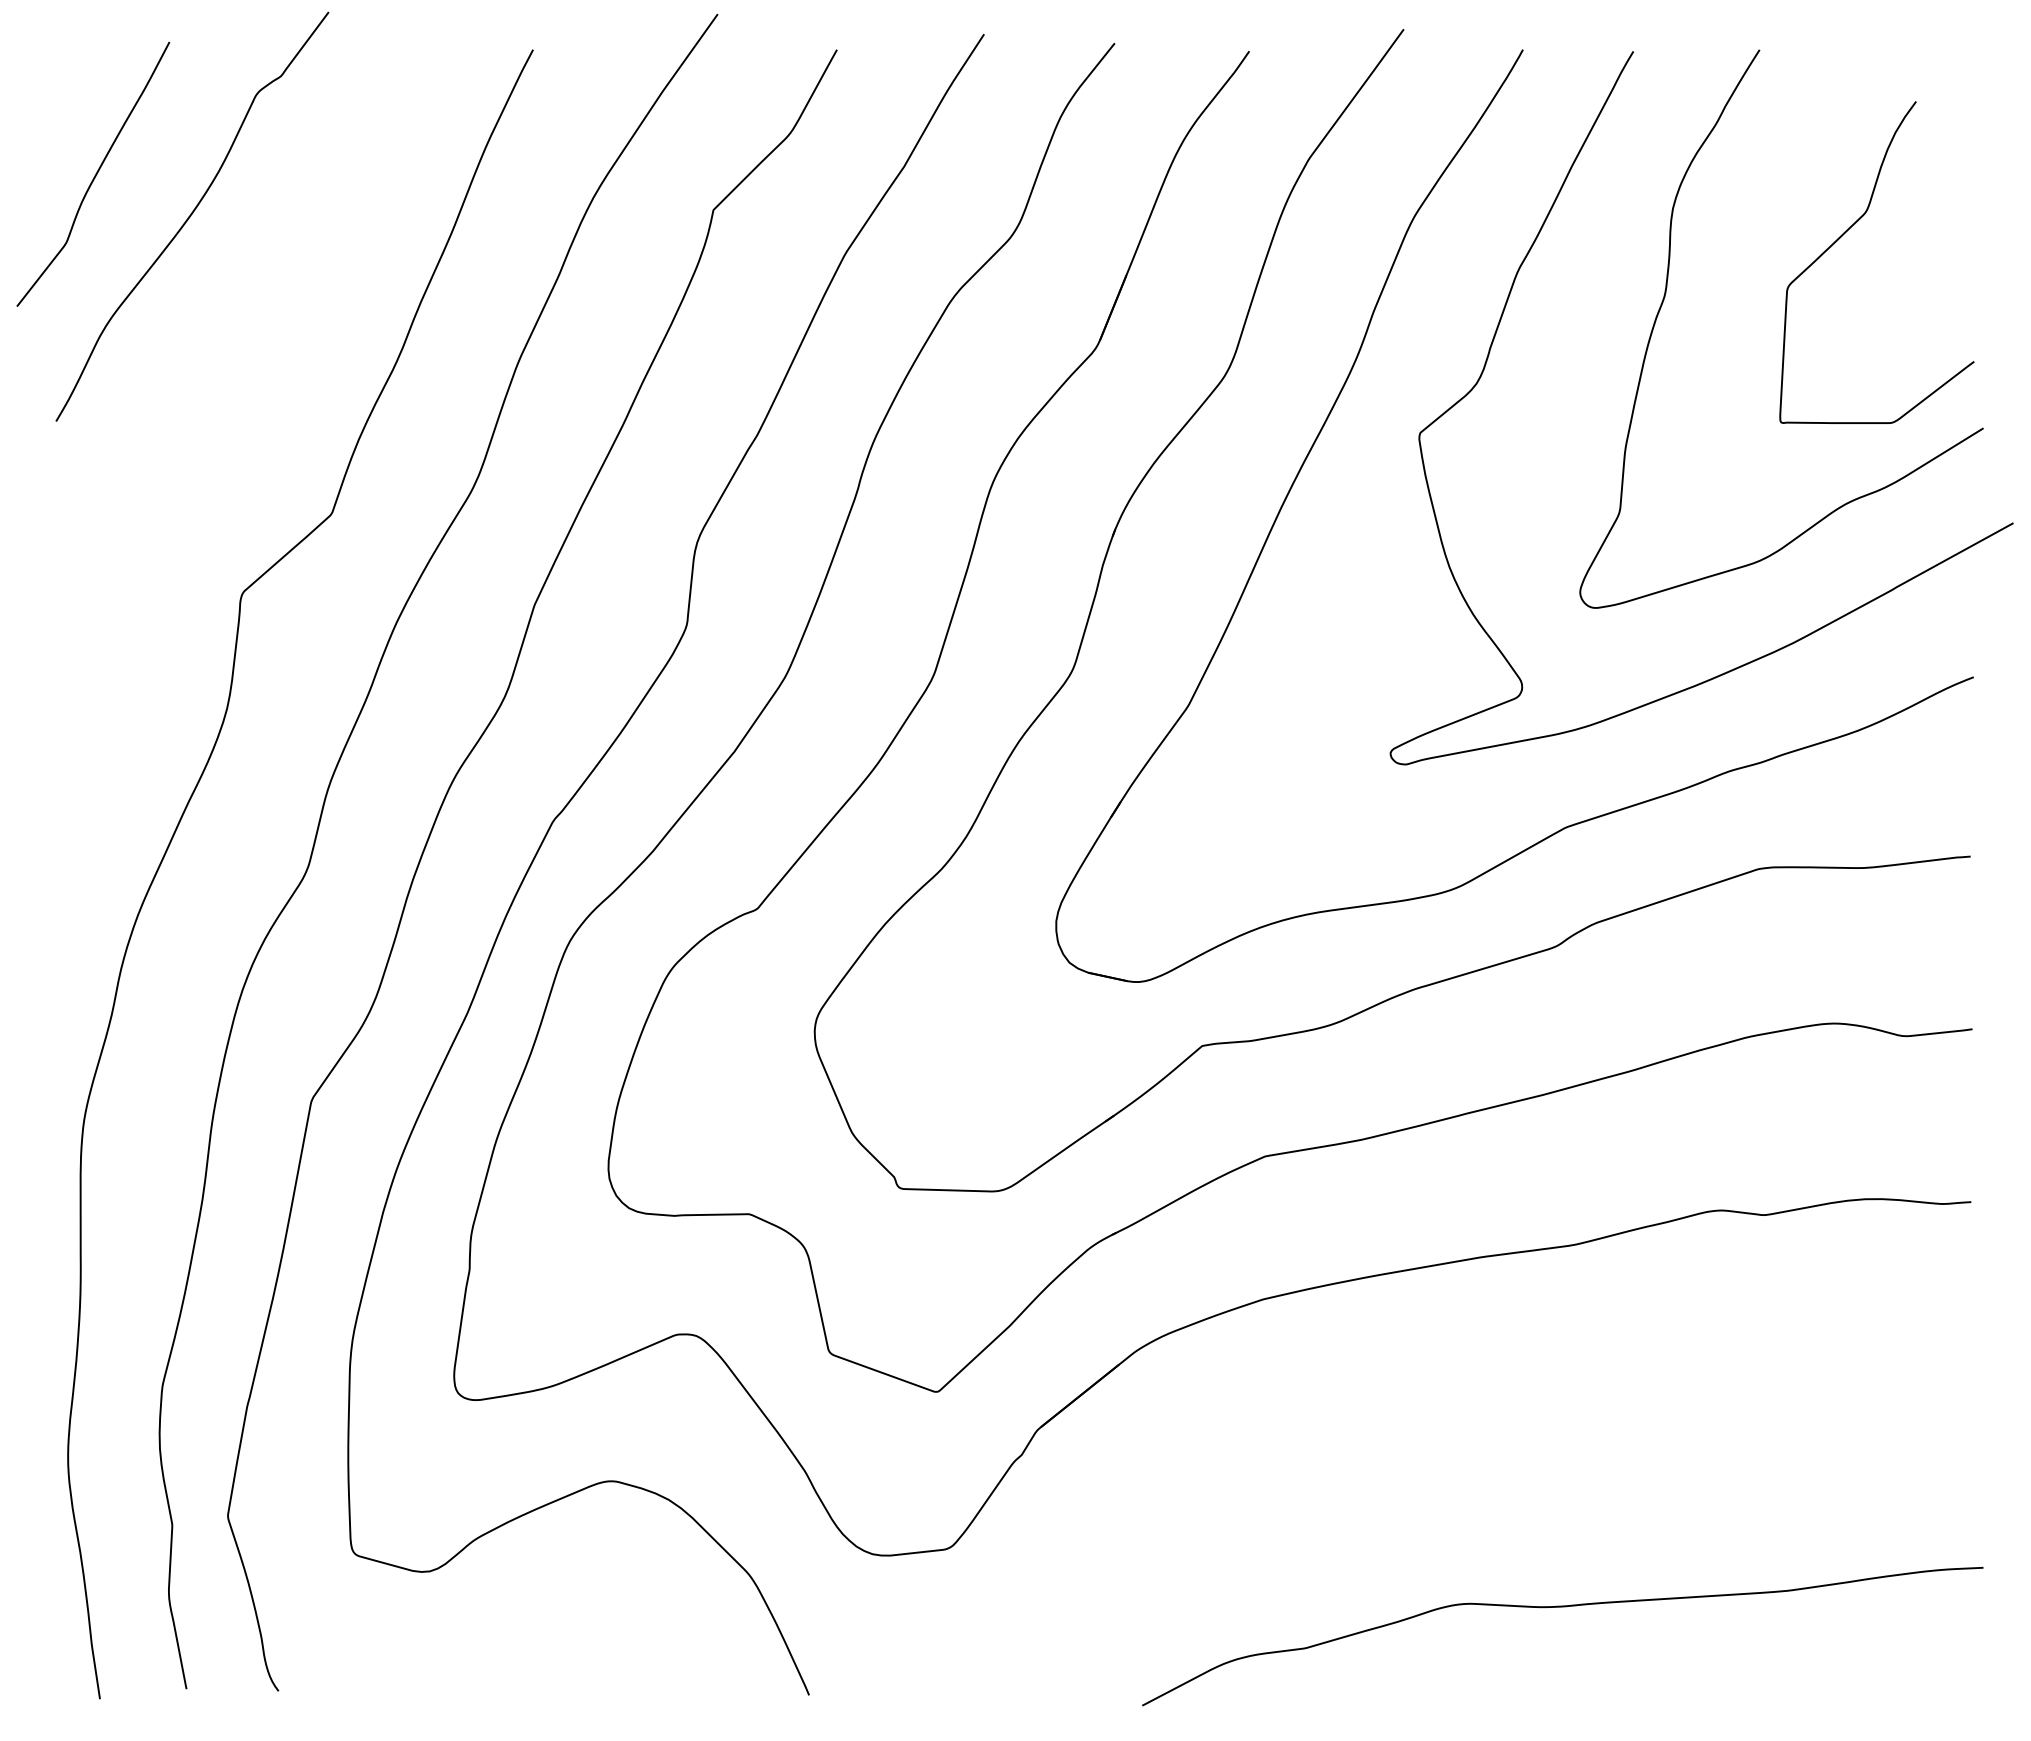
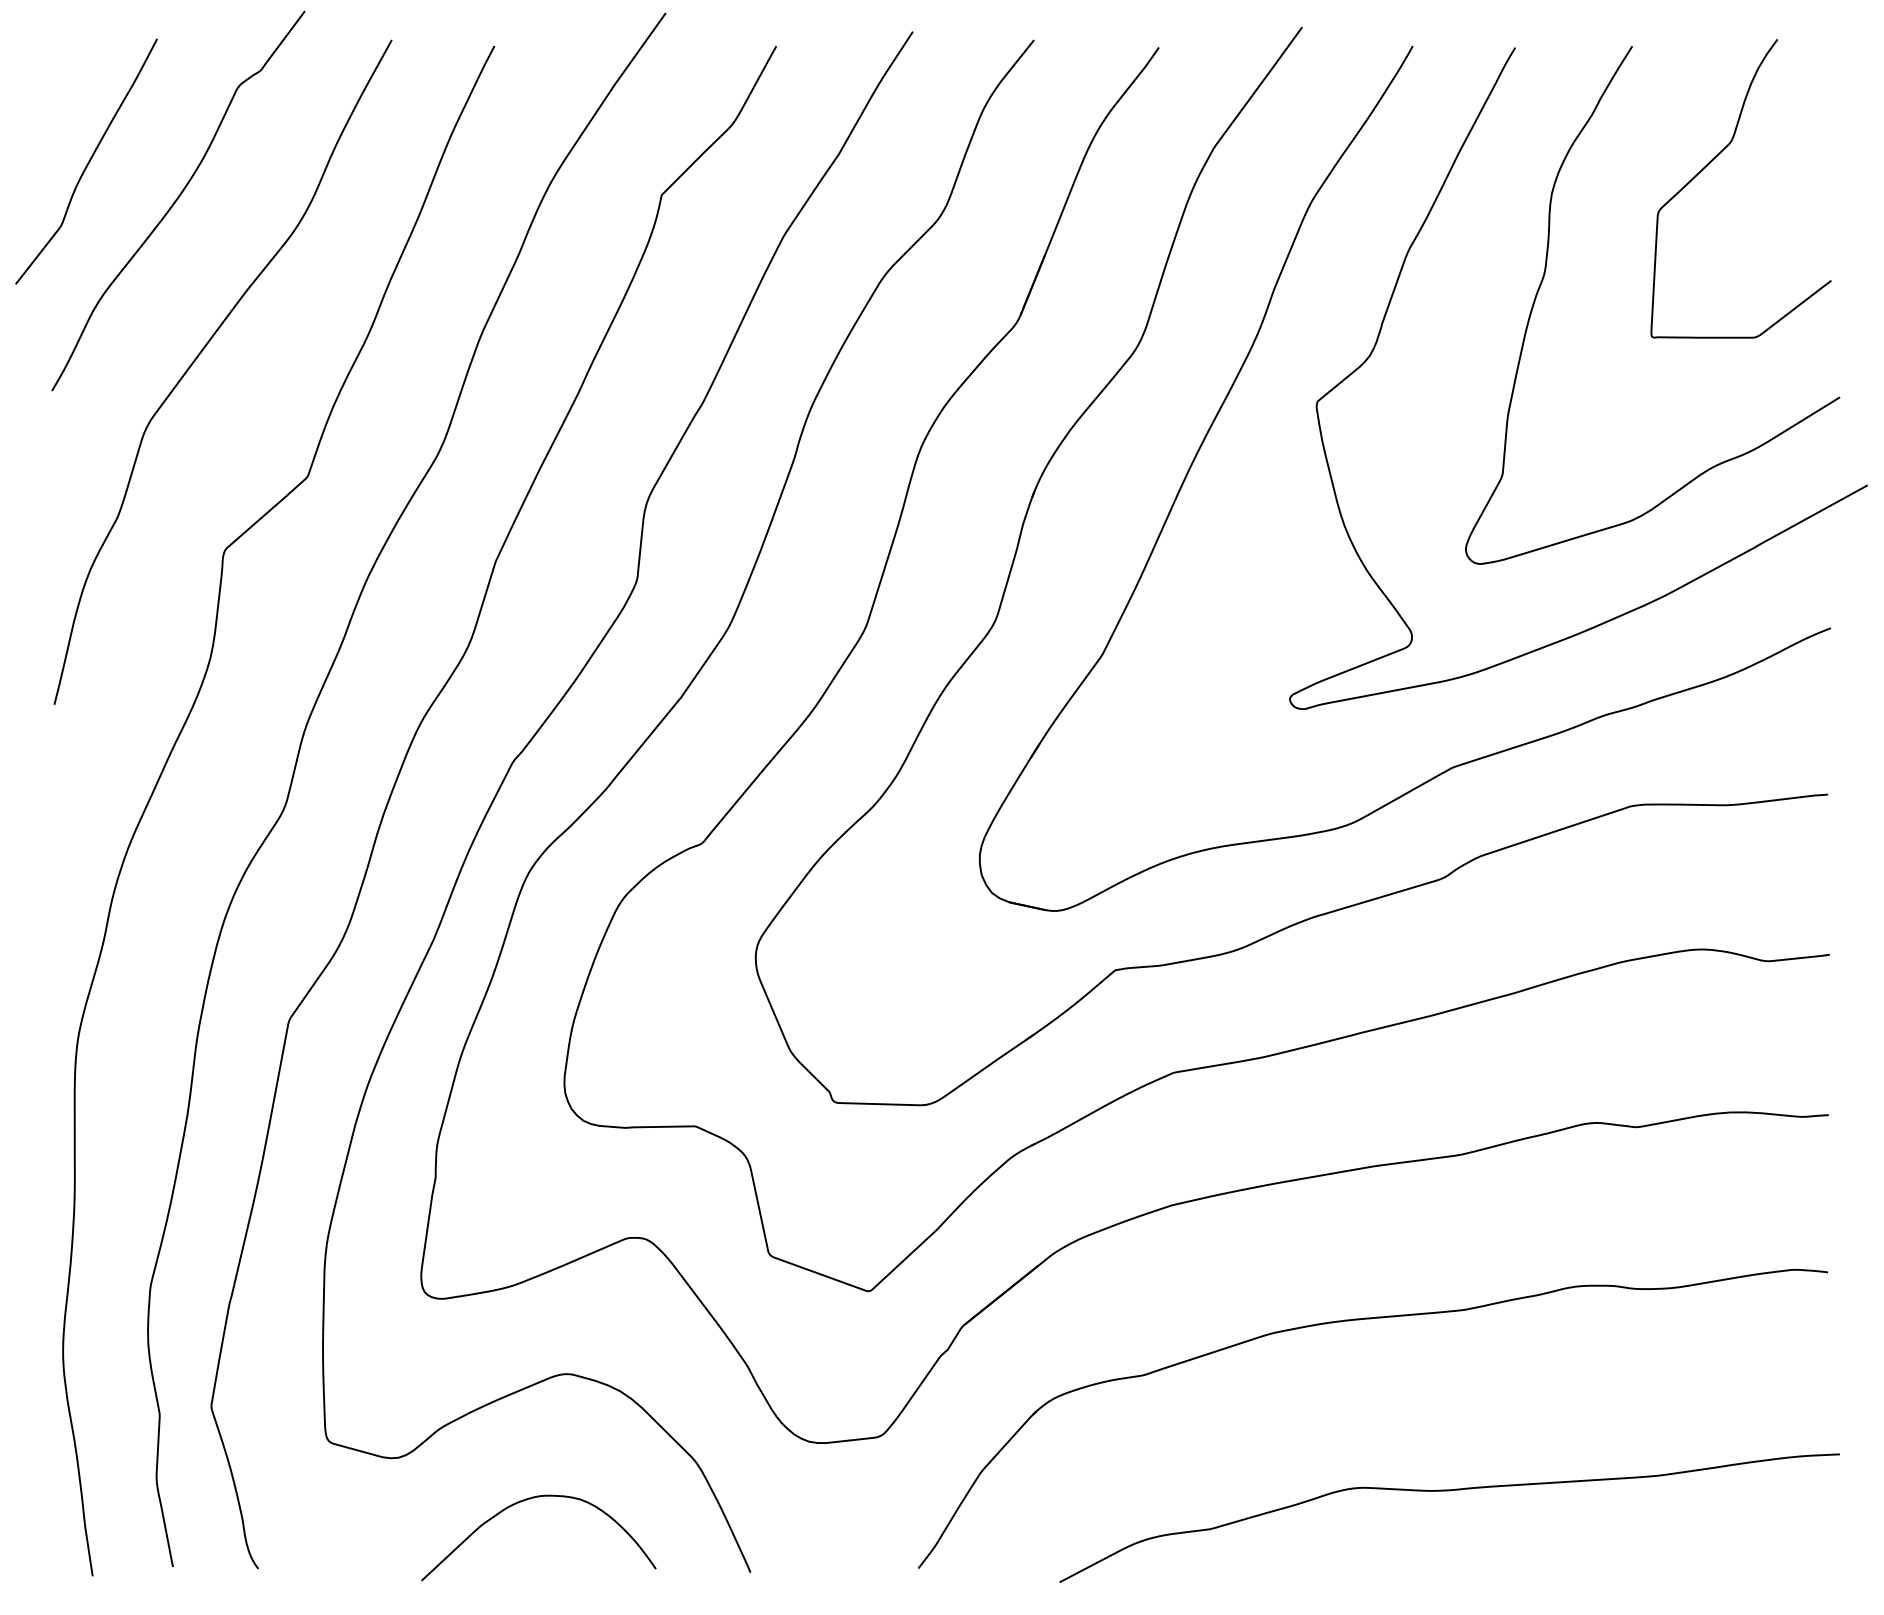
curve: (1846, 232) -> (1712, 160), moved
curve: (214, 384) -> (198, 356), added
part: (1476, 1422) -> (1369, 1319), added
curve: (568, 1617) -> (527, 1500), added

